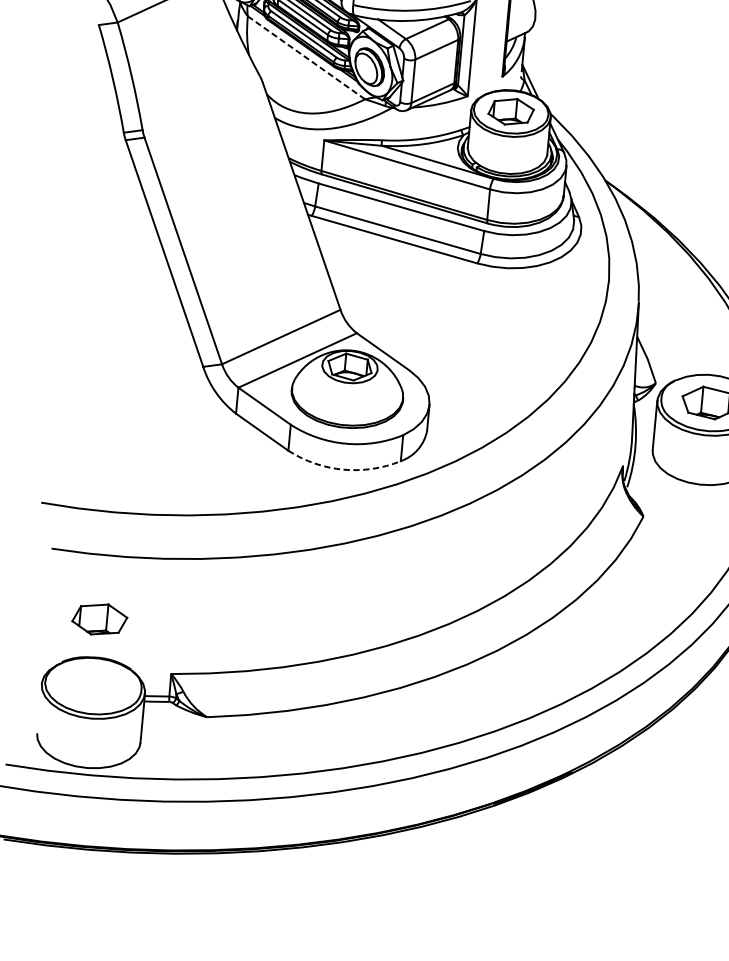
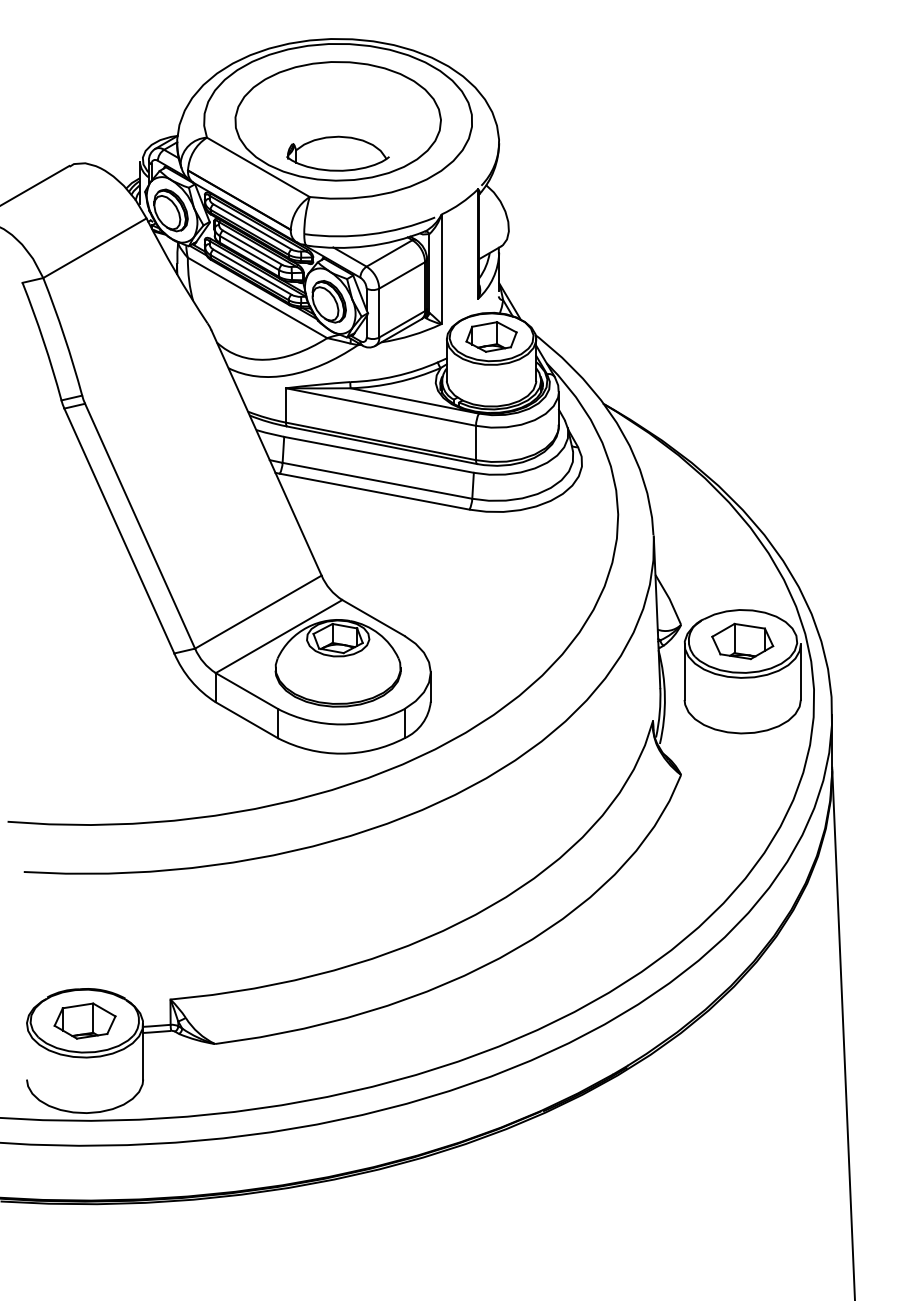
line: (306, 57) -> (257, 297), dashed -> solid
arc: (343, 469) -> (341, 753), dashed -> solid
part: (99, 618) -> (84, 1020), moved

